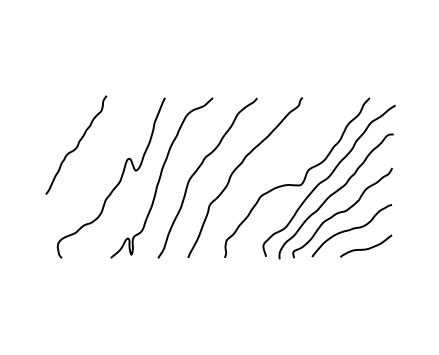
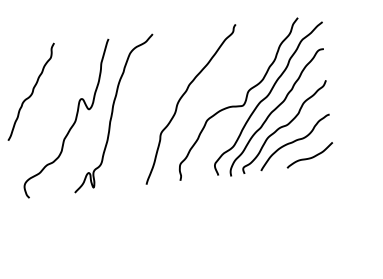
curve: (197, 171) -> (146, 103), removed

